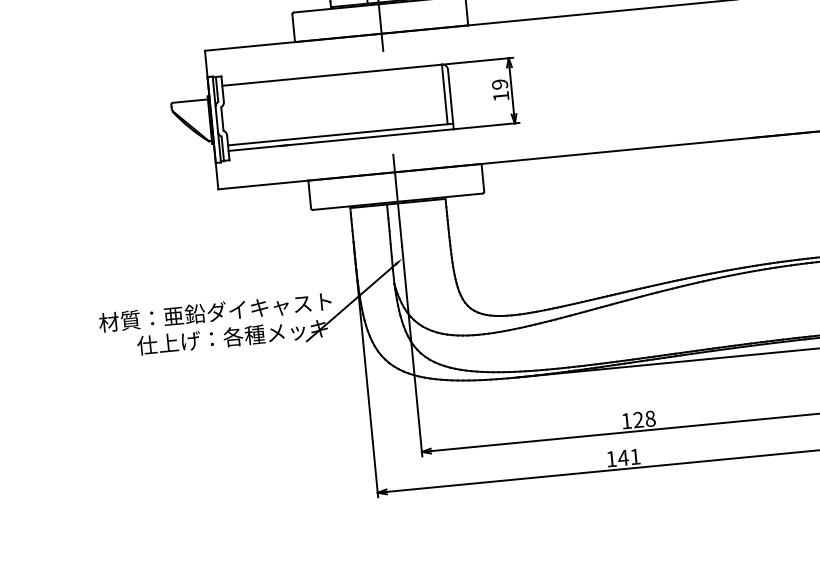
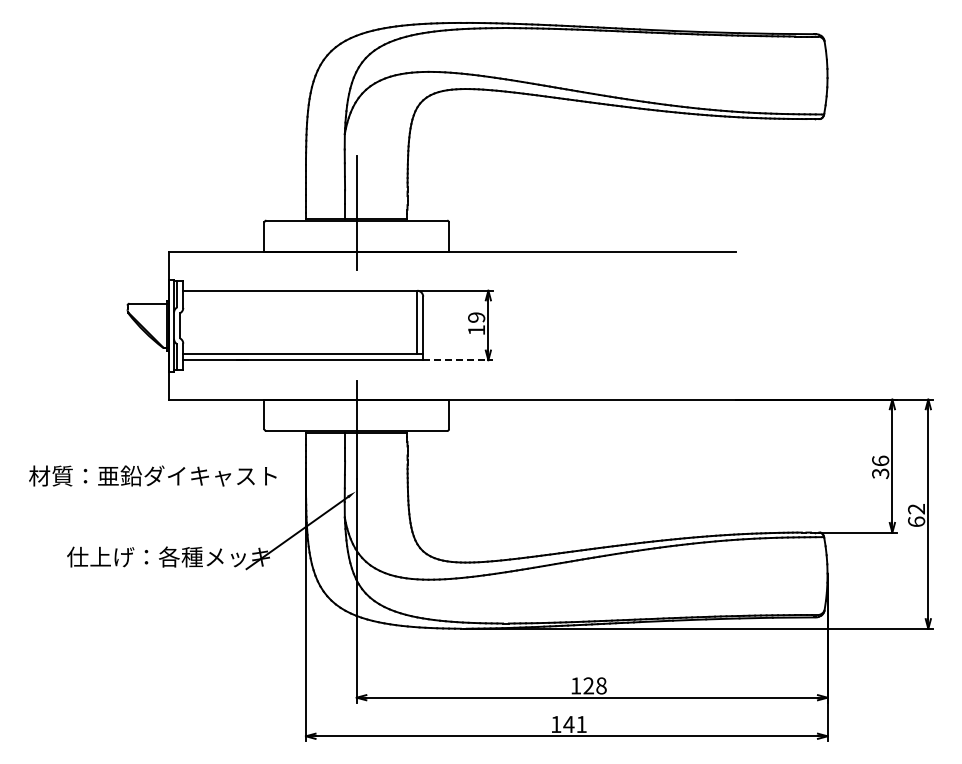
line: (486, 126) -> (458, 360), solid -> dashed
text: (214, 311) -> (152, 475), moved

